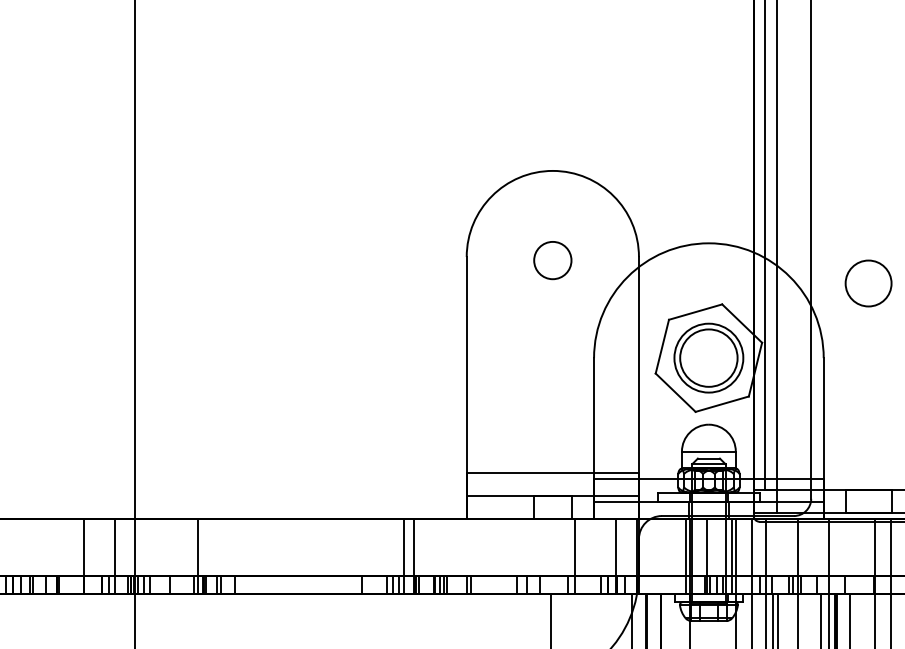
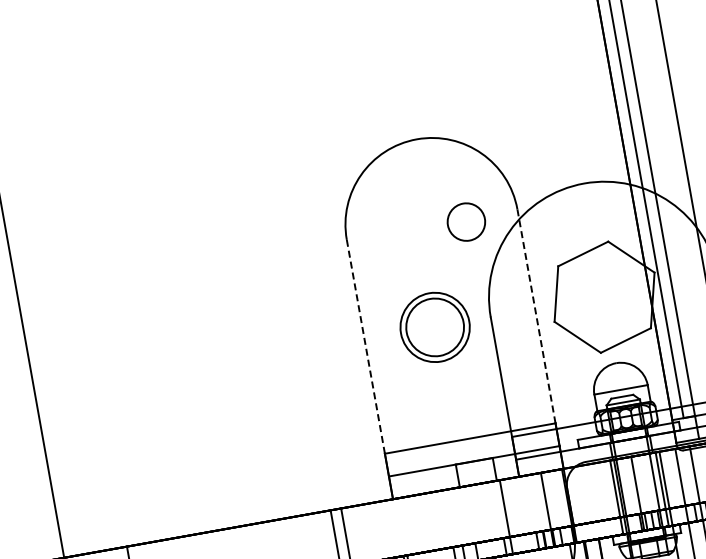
circle: (552, 260) -> (466, 222), moved
part: (708, 357) -> (434, 326), moved
line: (466, 365) -> (365, 347), solid -> dashed
line: (638, 365) -> (536, 316), solid -> dashed

